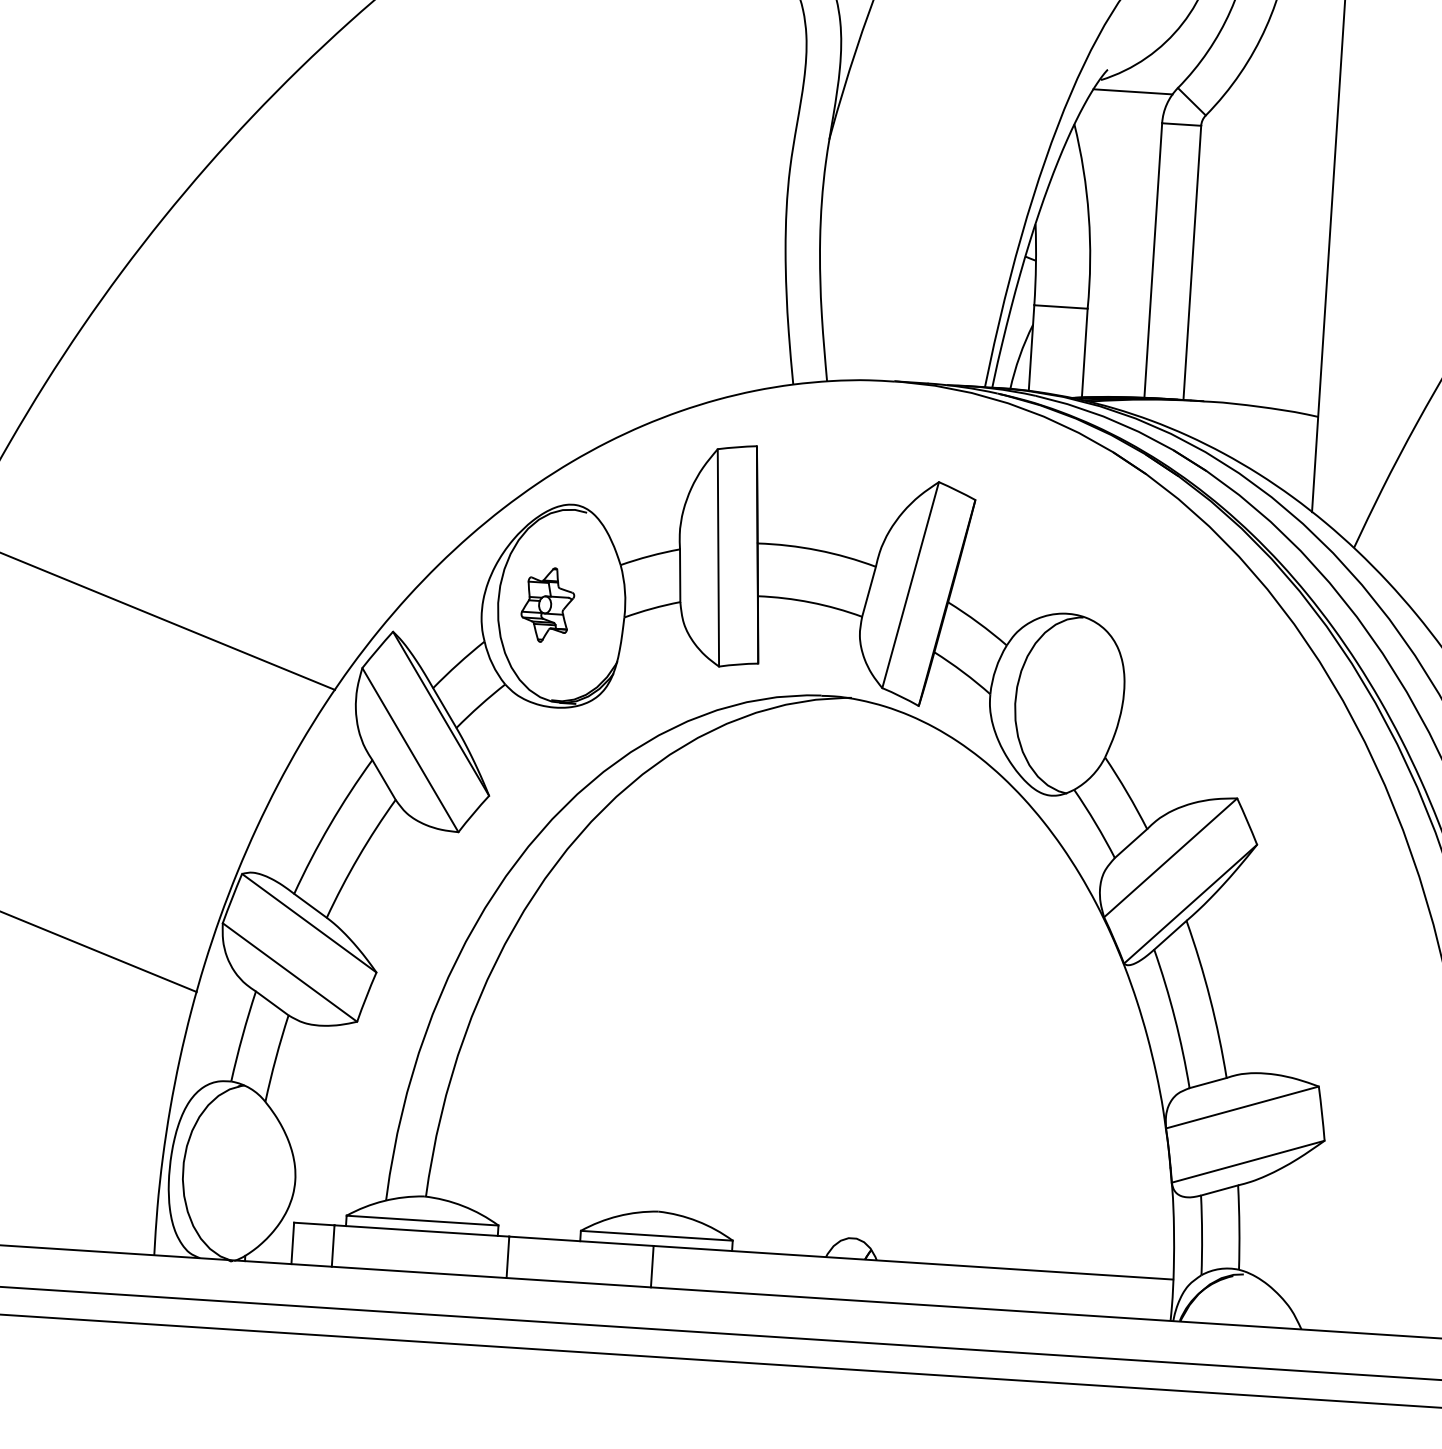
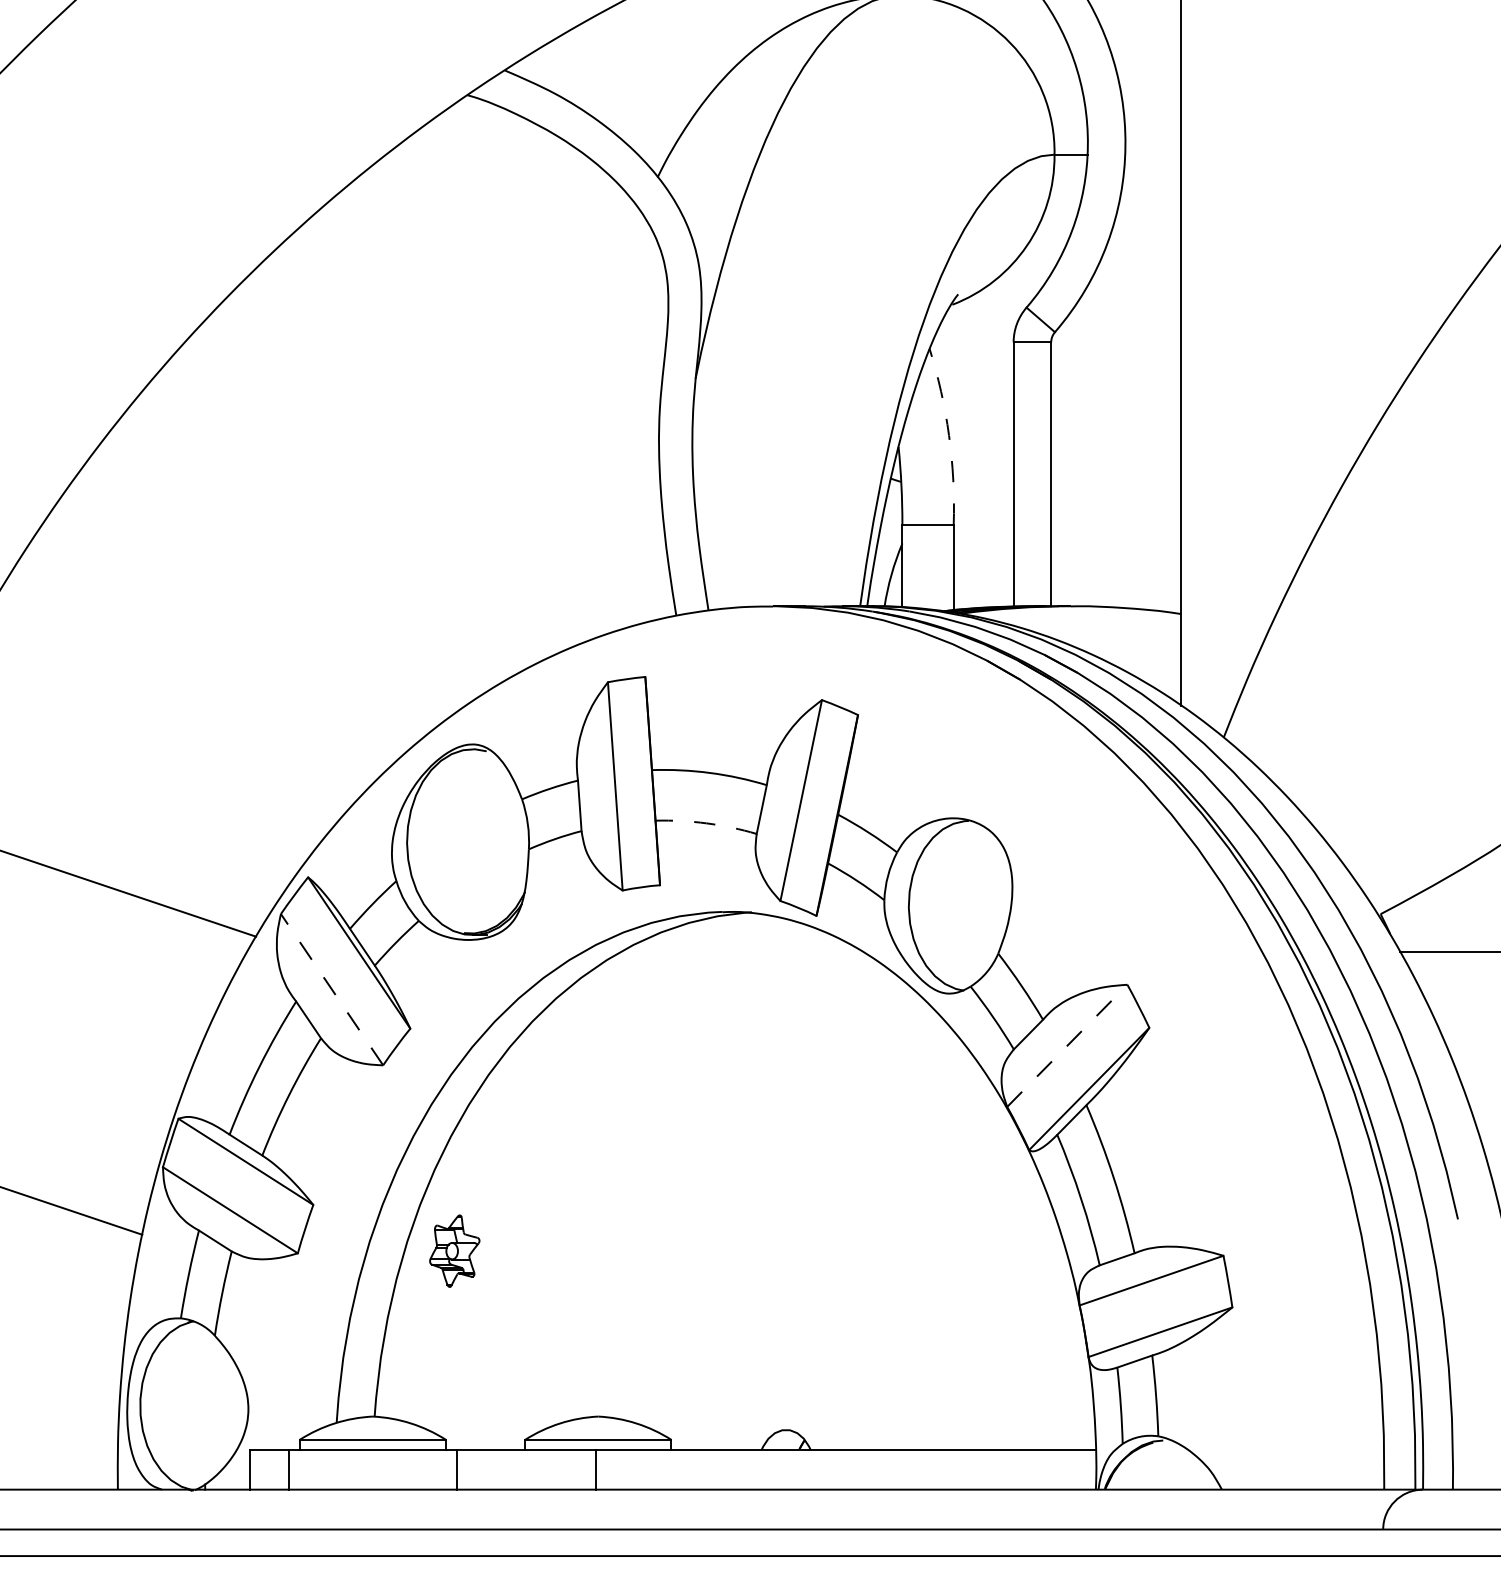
line: (1132, 92) -> (983, 314), removed
arc: (1089, 215) -> (949, 435), solid -> dashed
arc: (810, 602) -> (706, 823), solid -> dashed
part: (547, 604) -> (454, 1250), moved
line: (409, 749) -> (331, 989), solid -> dashed
line: (1170, 857) -> (1067, 1045), solid -> dashed

